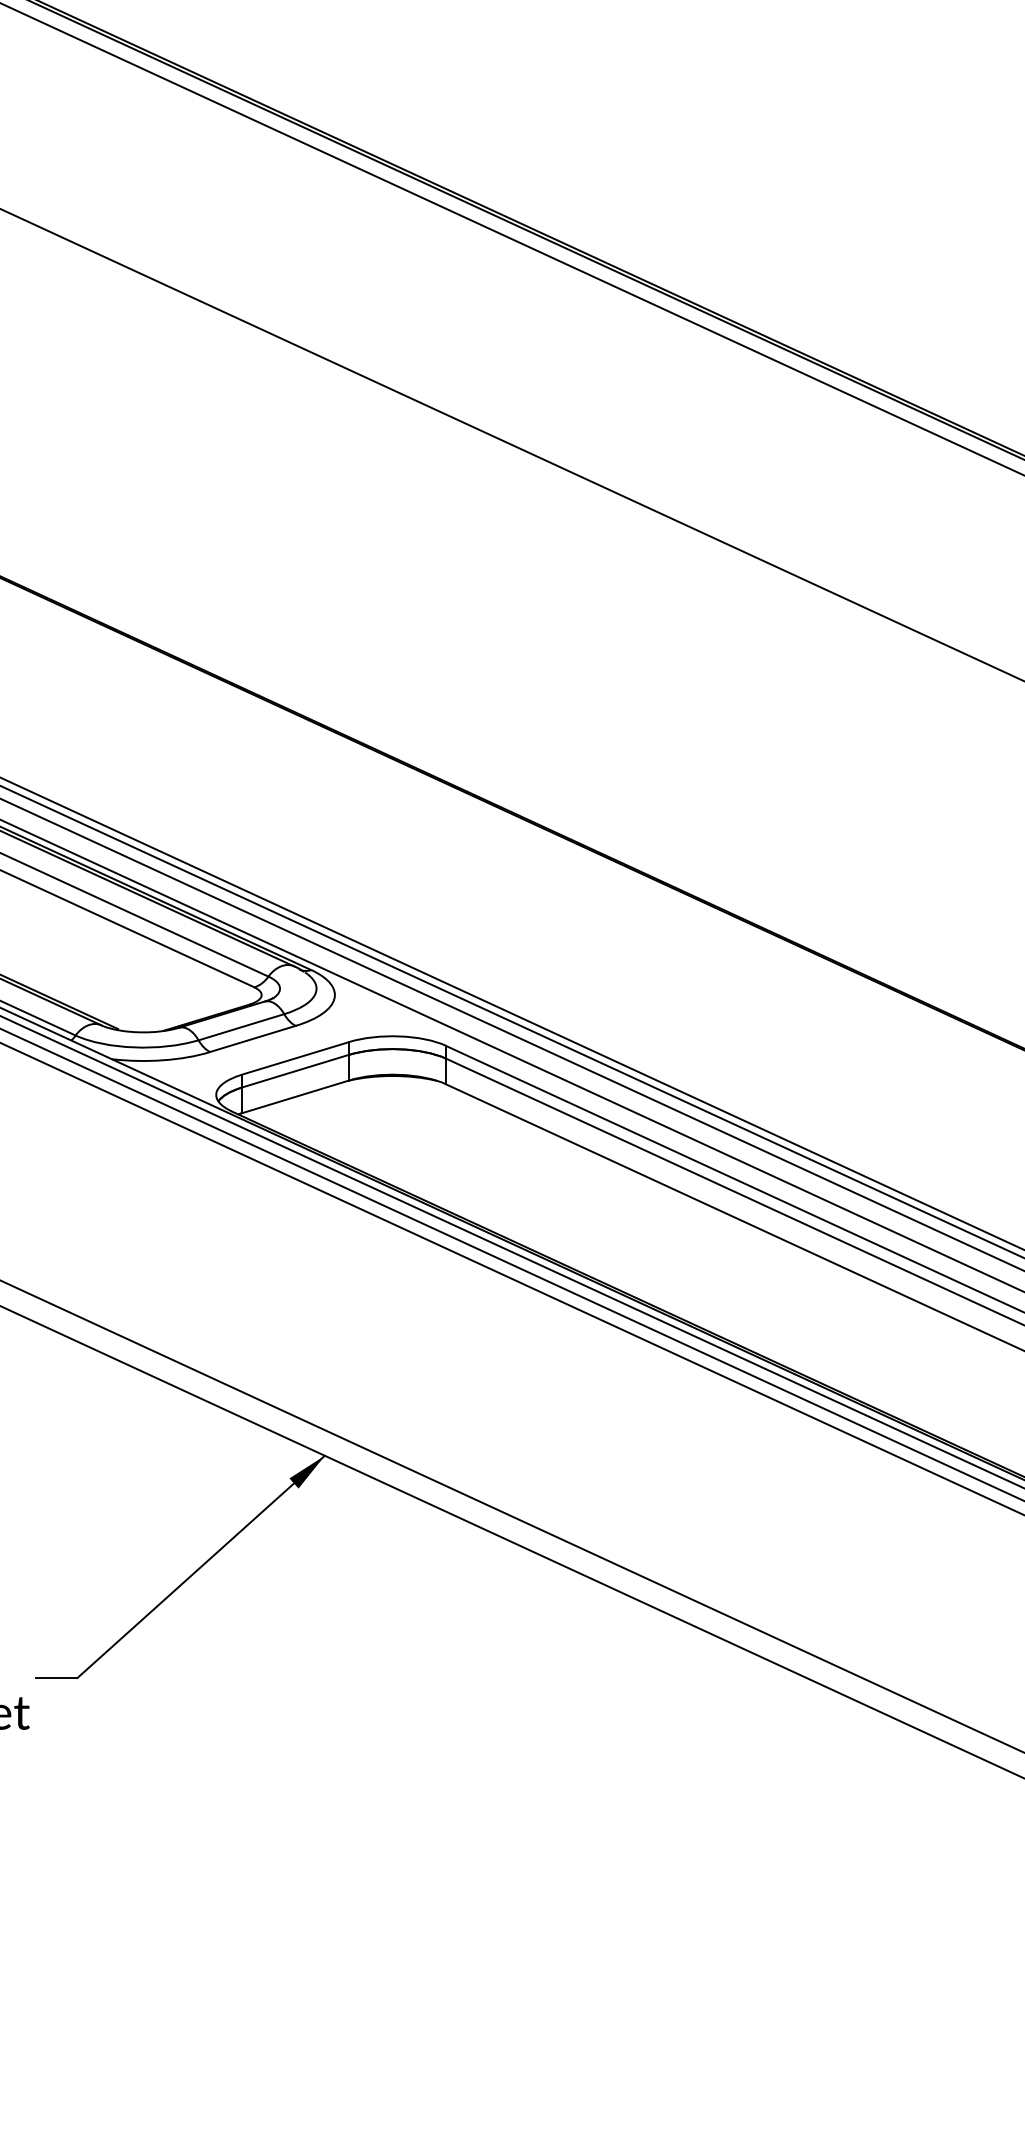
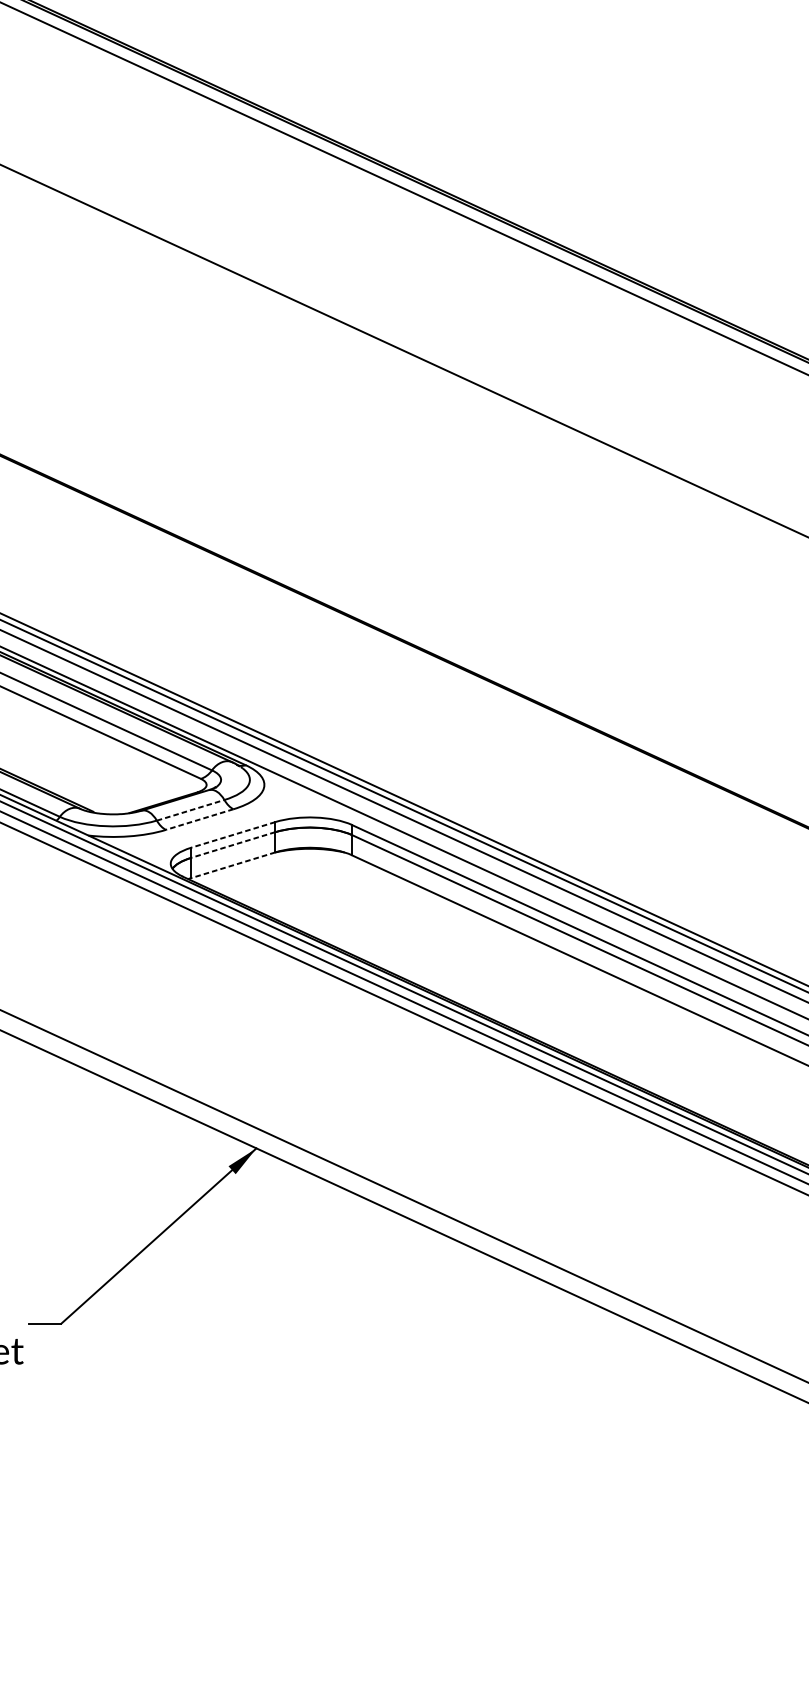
line: (241, 1027) -> (190, 810), solid -> dashed
line: (252, 1038) -> (199, 819), solid -> dashed
line: (294, 1058) -> (232, 834), solid -> dashed
line: (294, 1071) -> (232, 845), solid -> dashed
line: (294, 1097) -> (232, 865), solid -> dashed

